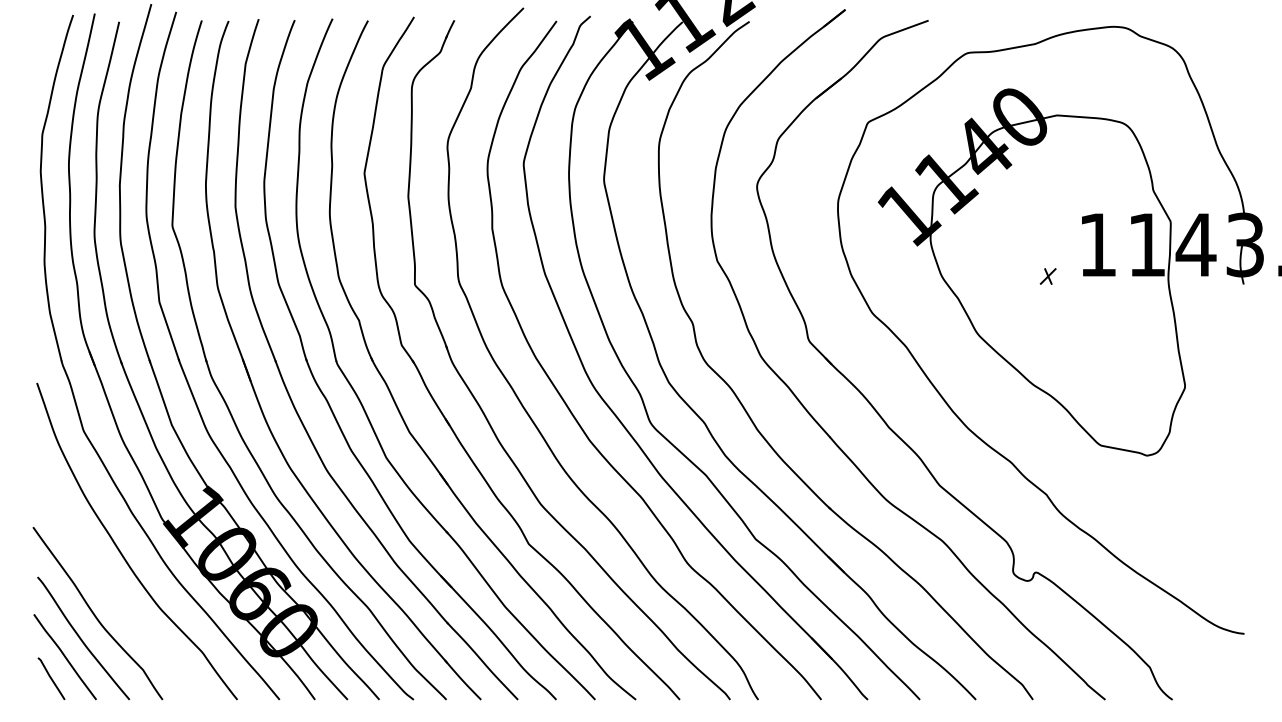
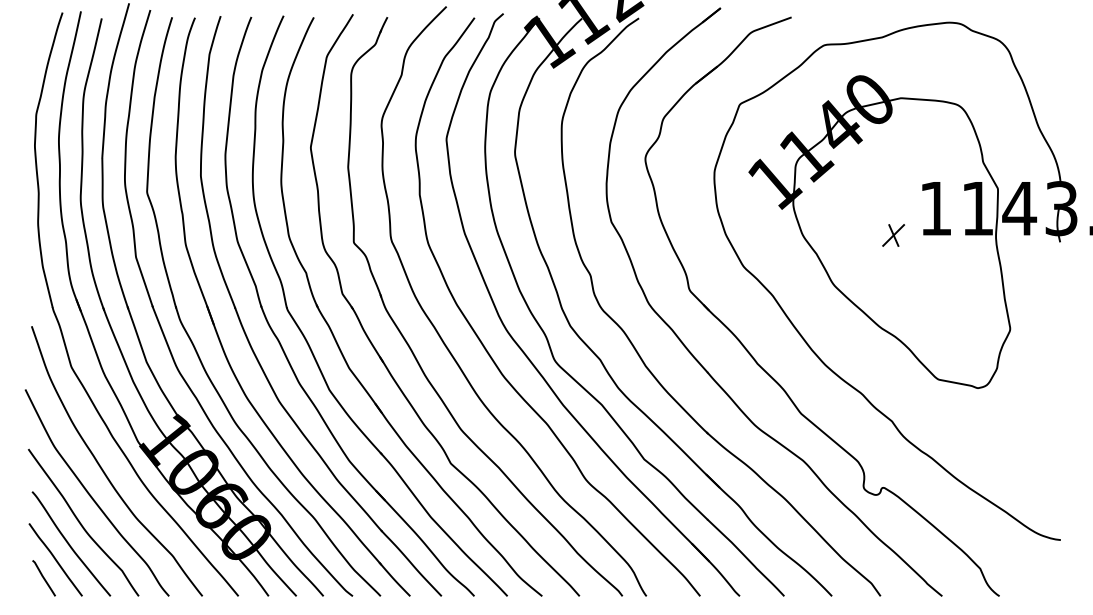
part: (1048, 276) -> (893, 235), size x1.67
curve: (108, 582) -> (92, 496), added

